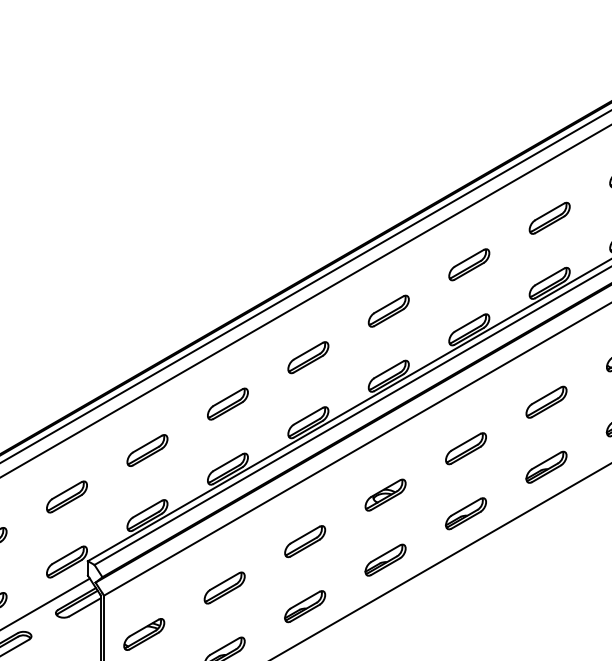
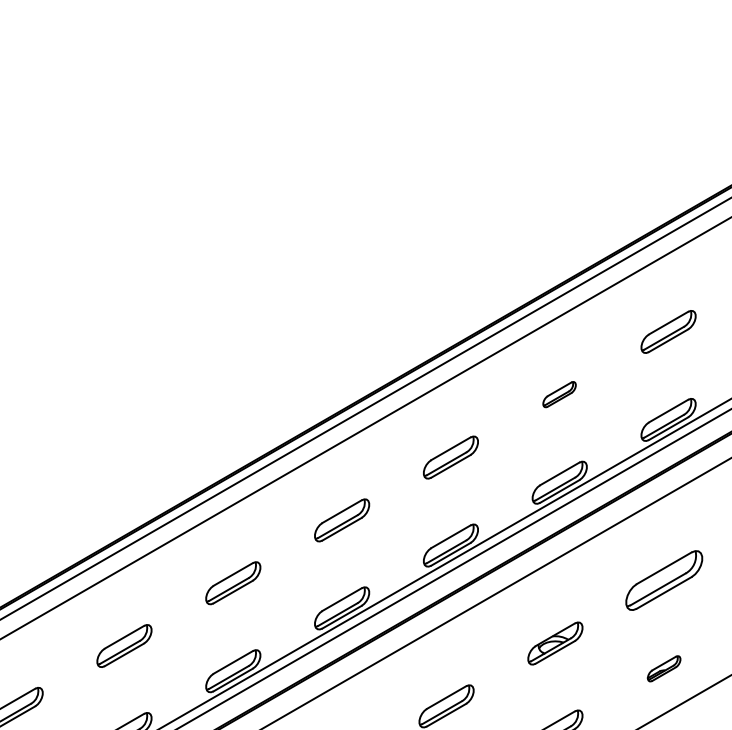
part: (388, 310) -> (559, 393), size x0.6
part: (465, 448) -> (663, 580), size x1.4
part: (465, 513) -> (663, 668), size x0.6

